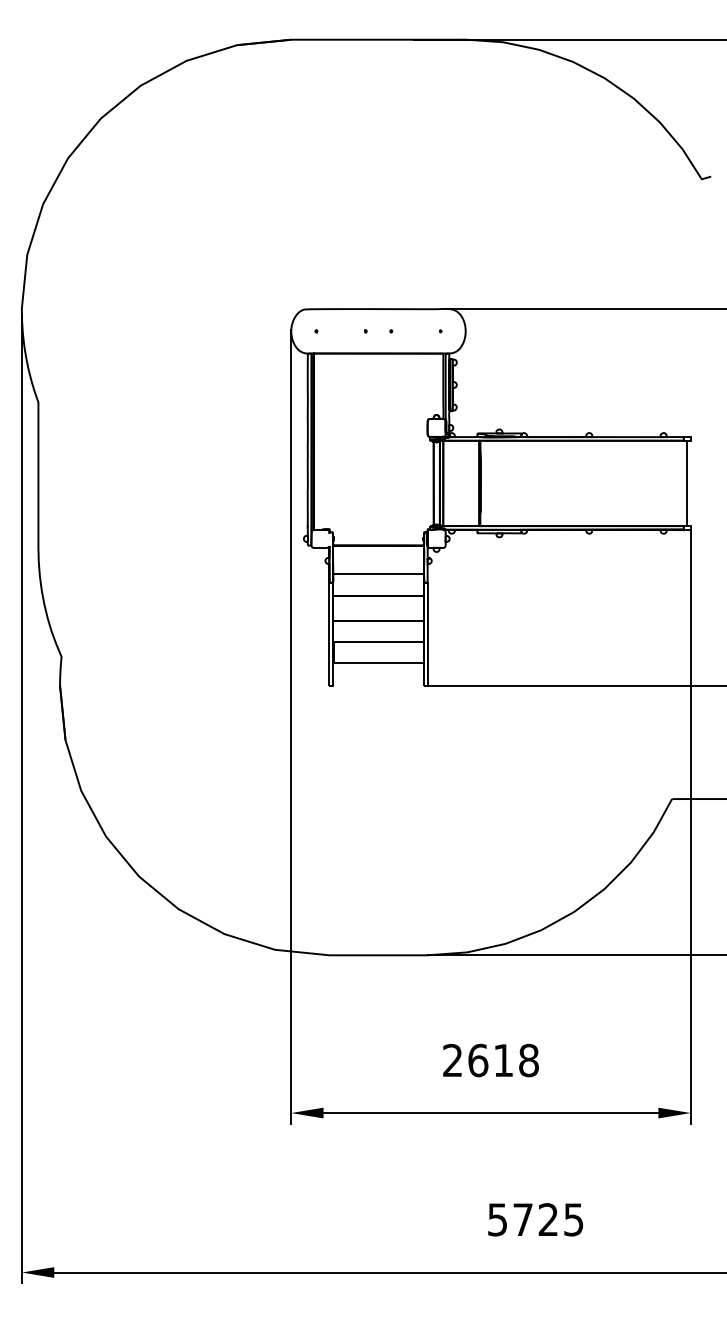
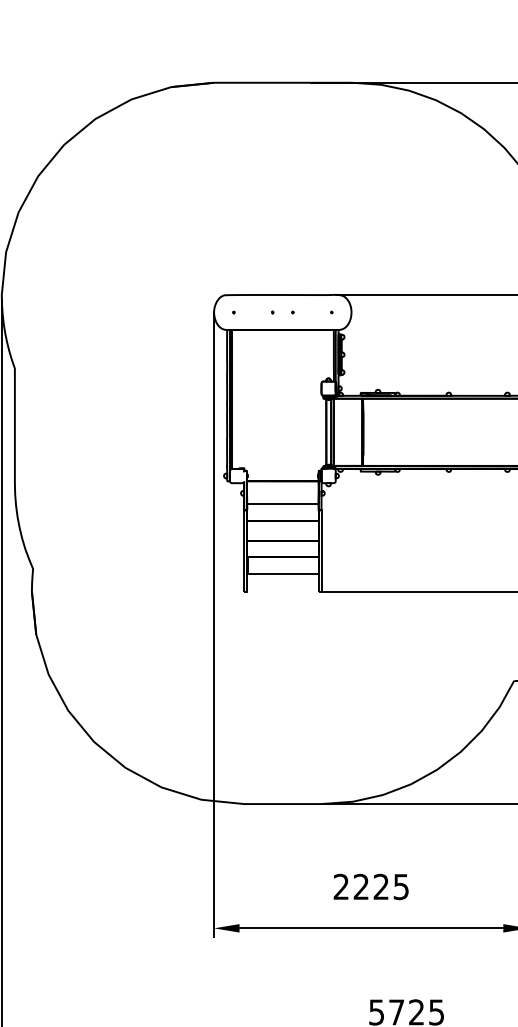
text: (503, 1060) -> (381, 886), 2618 -> 2225

